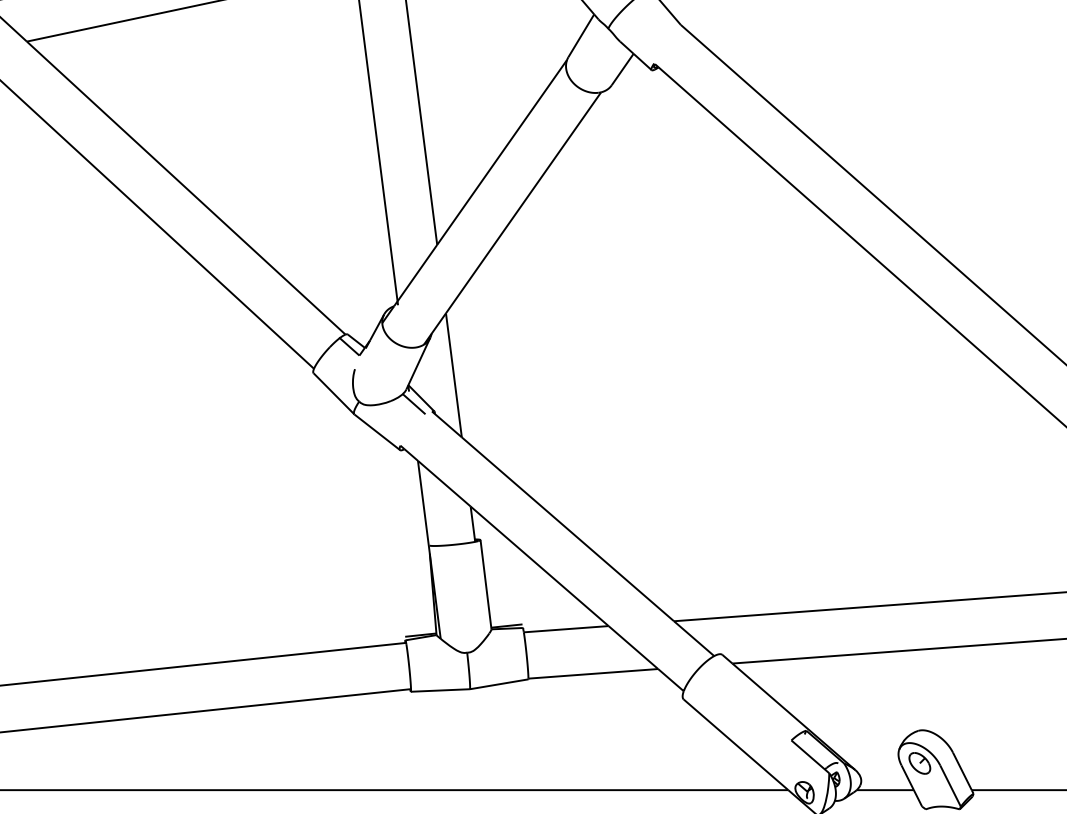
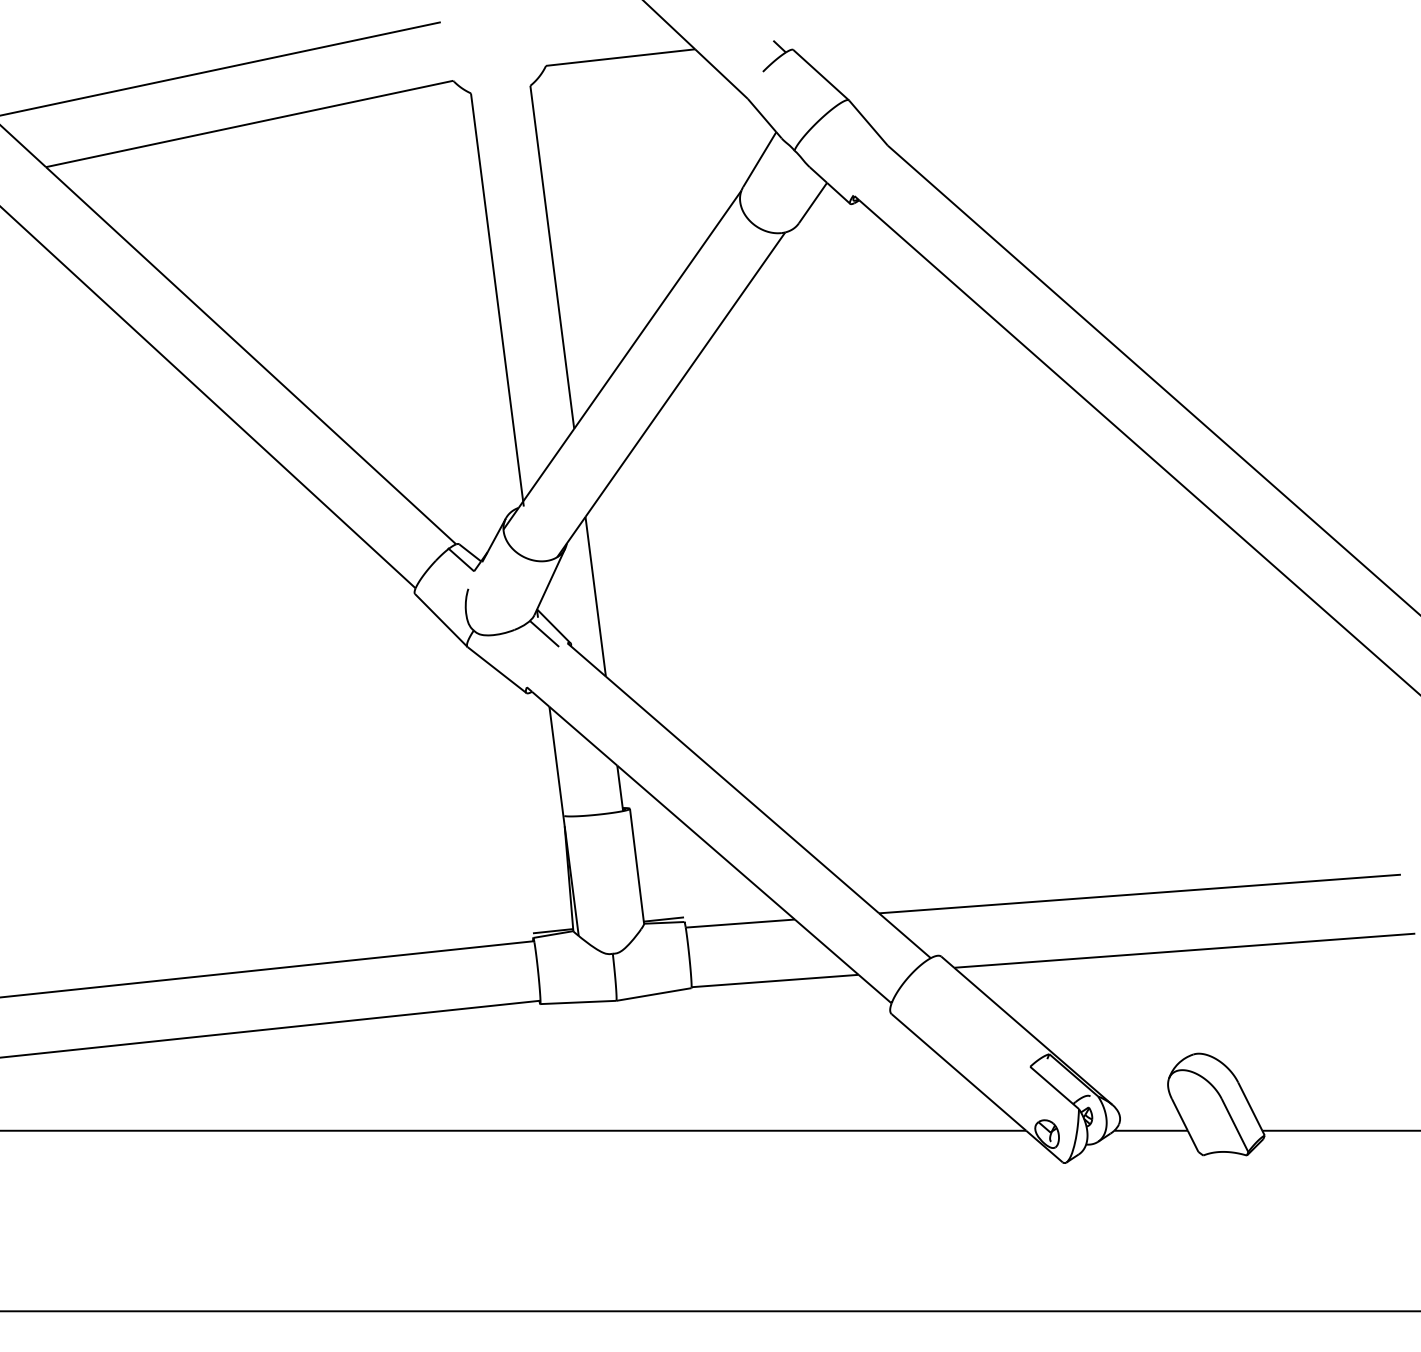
part: (919, 763) -> (1195, 1096), removed

